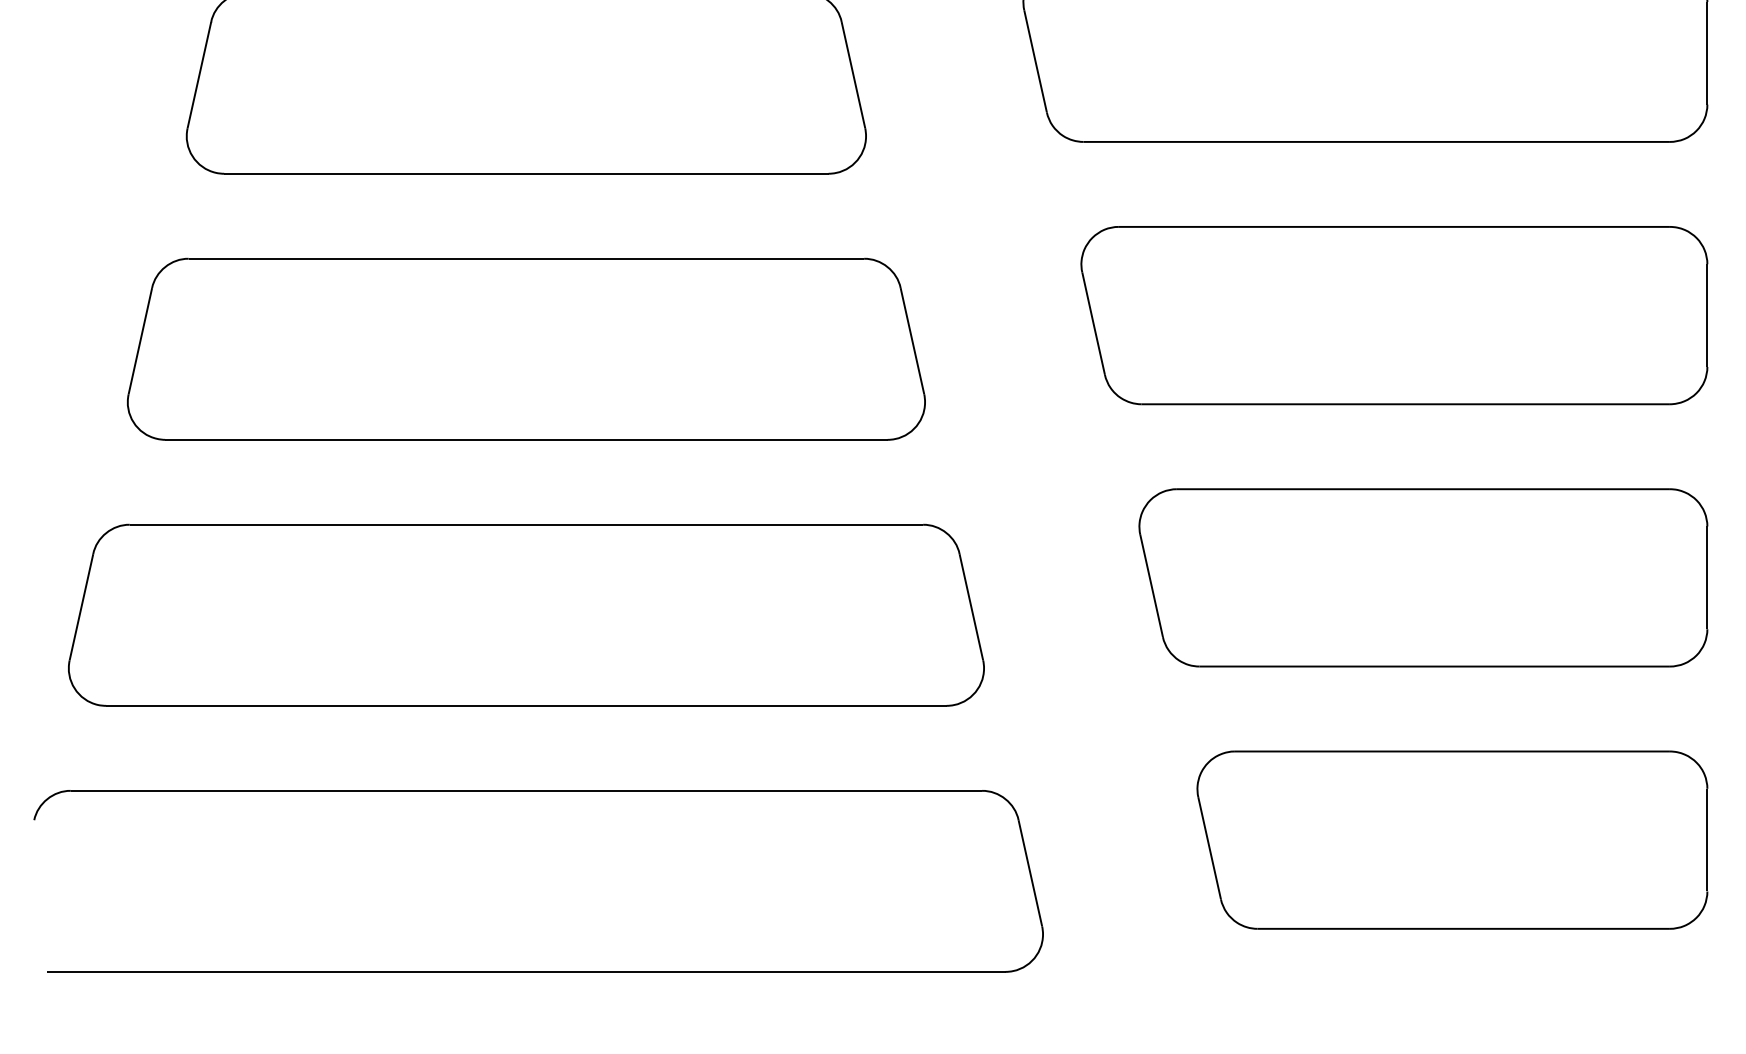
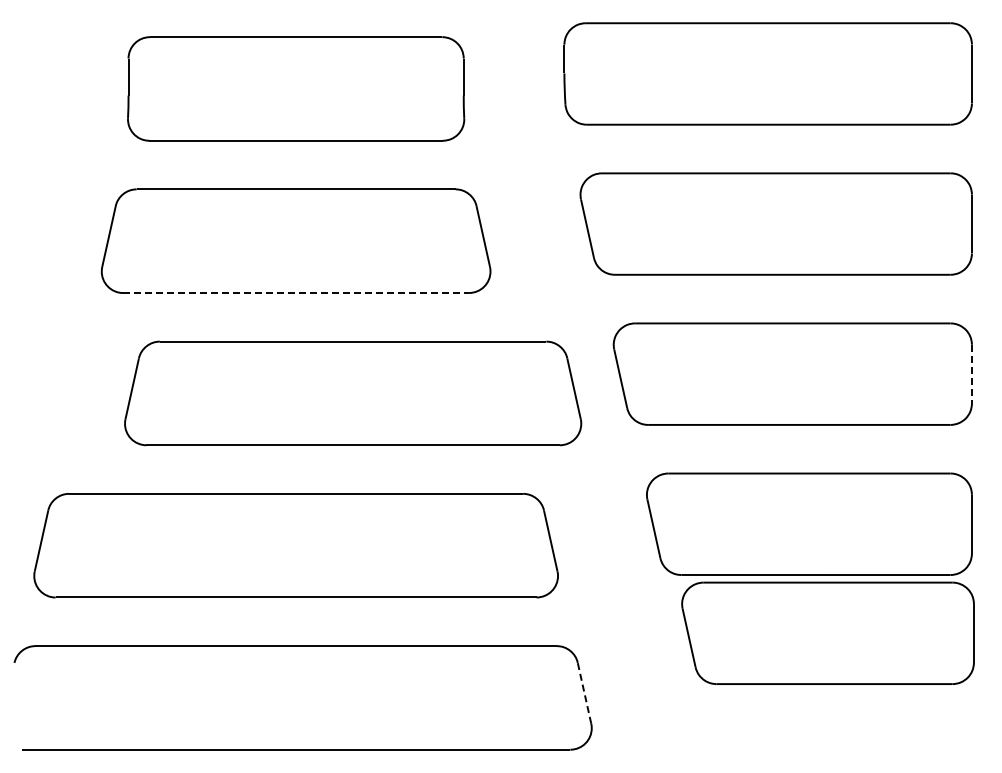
line: (527, 174) -> (296, 293), solid -> dashed
line: (1706, 316) -> (971, 374), solid -> dashed
part: (527, 349) -> (353, 393), moved
part: (1451, 838) -> (827, 632), moved
line: (1030, 871) -> (584, 692), solid -> dashed

